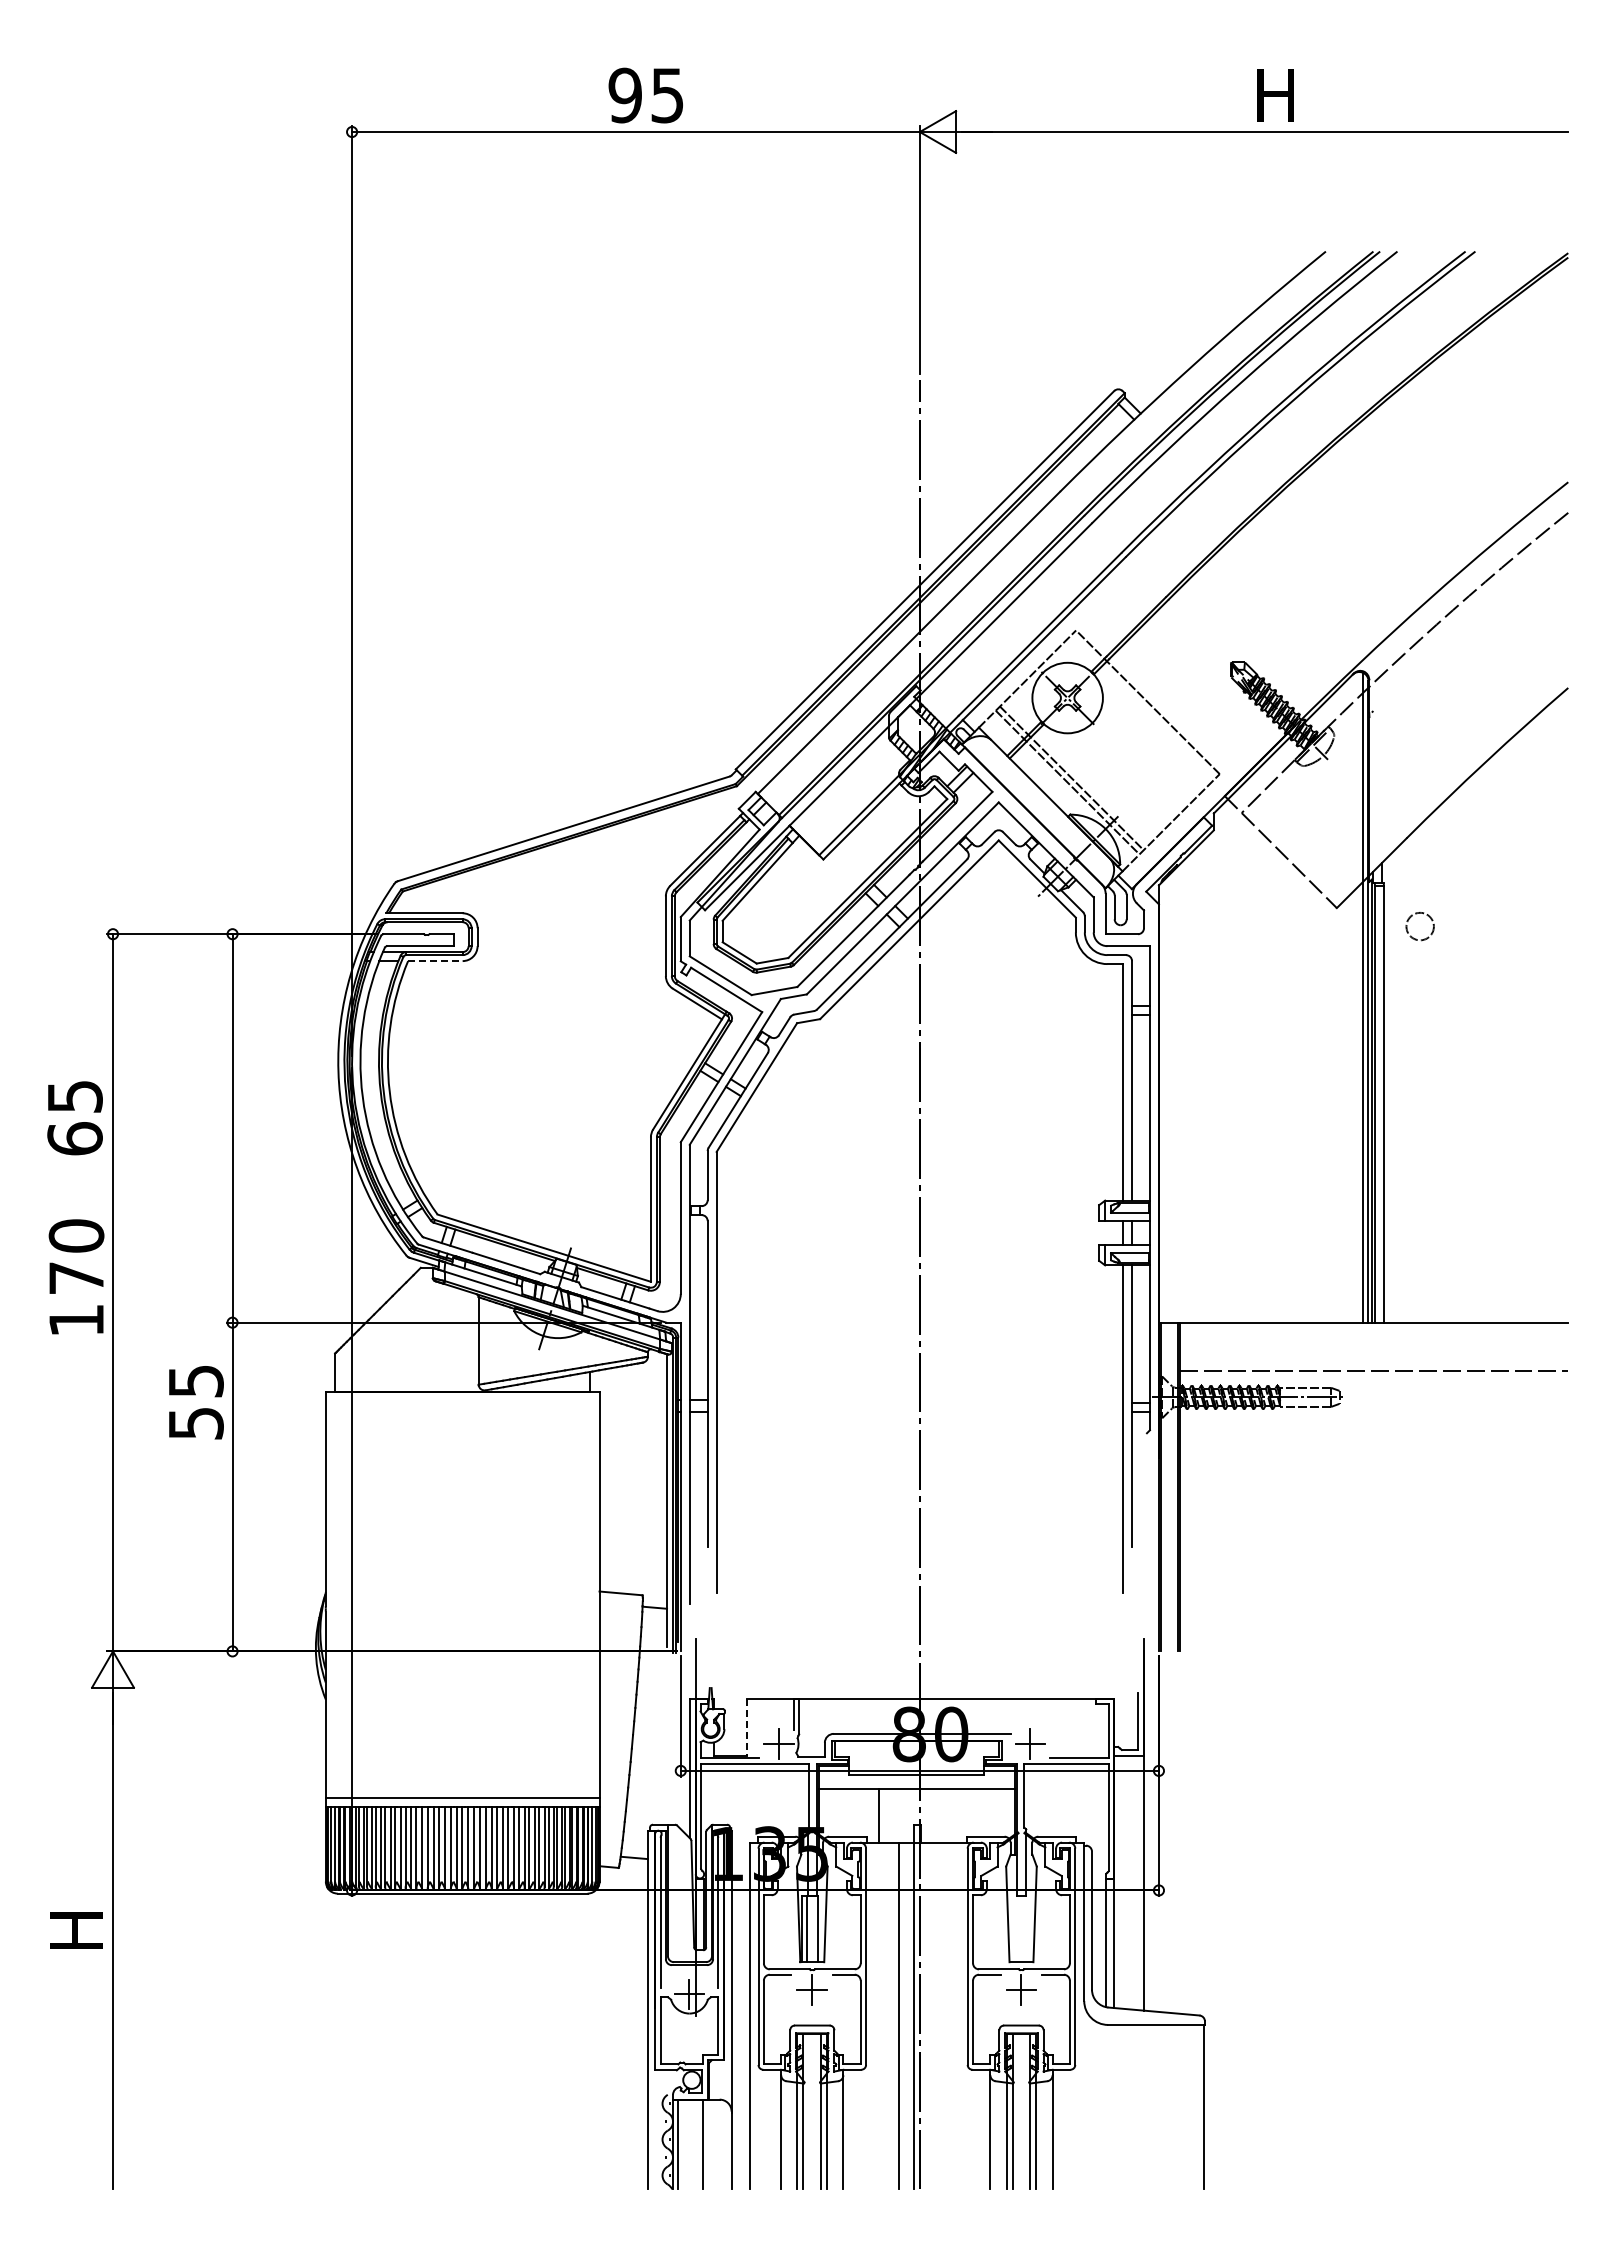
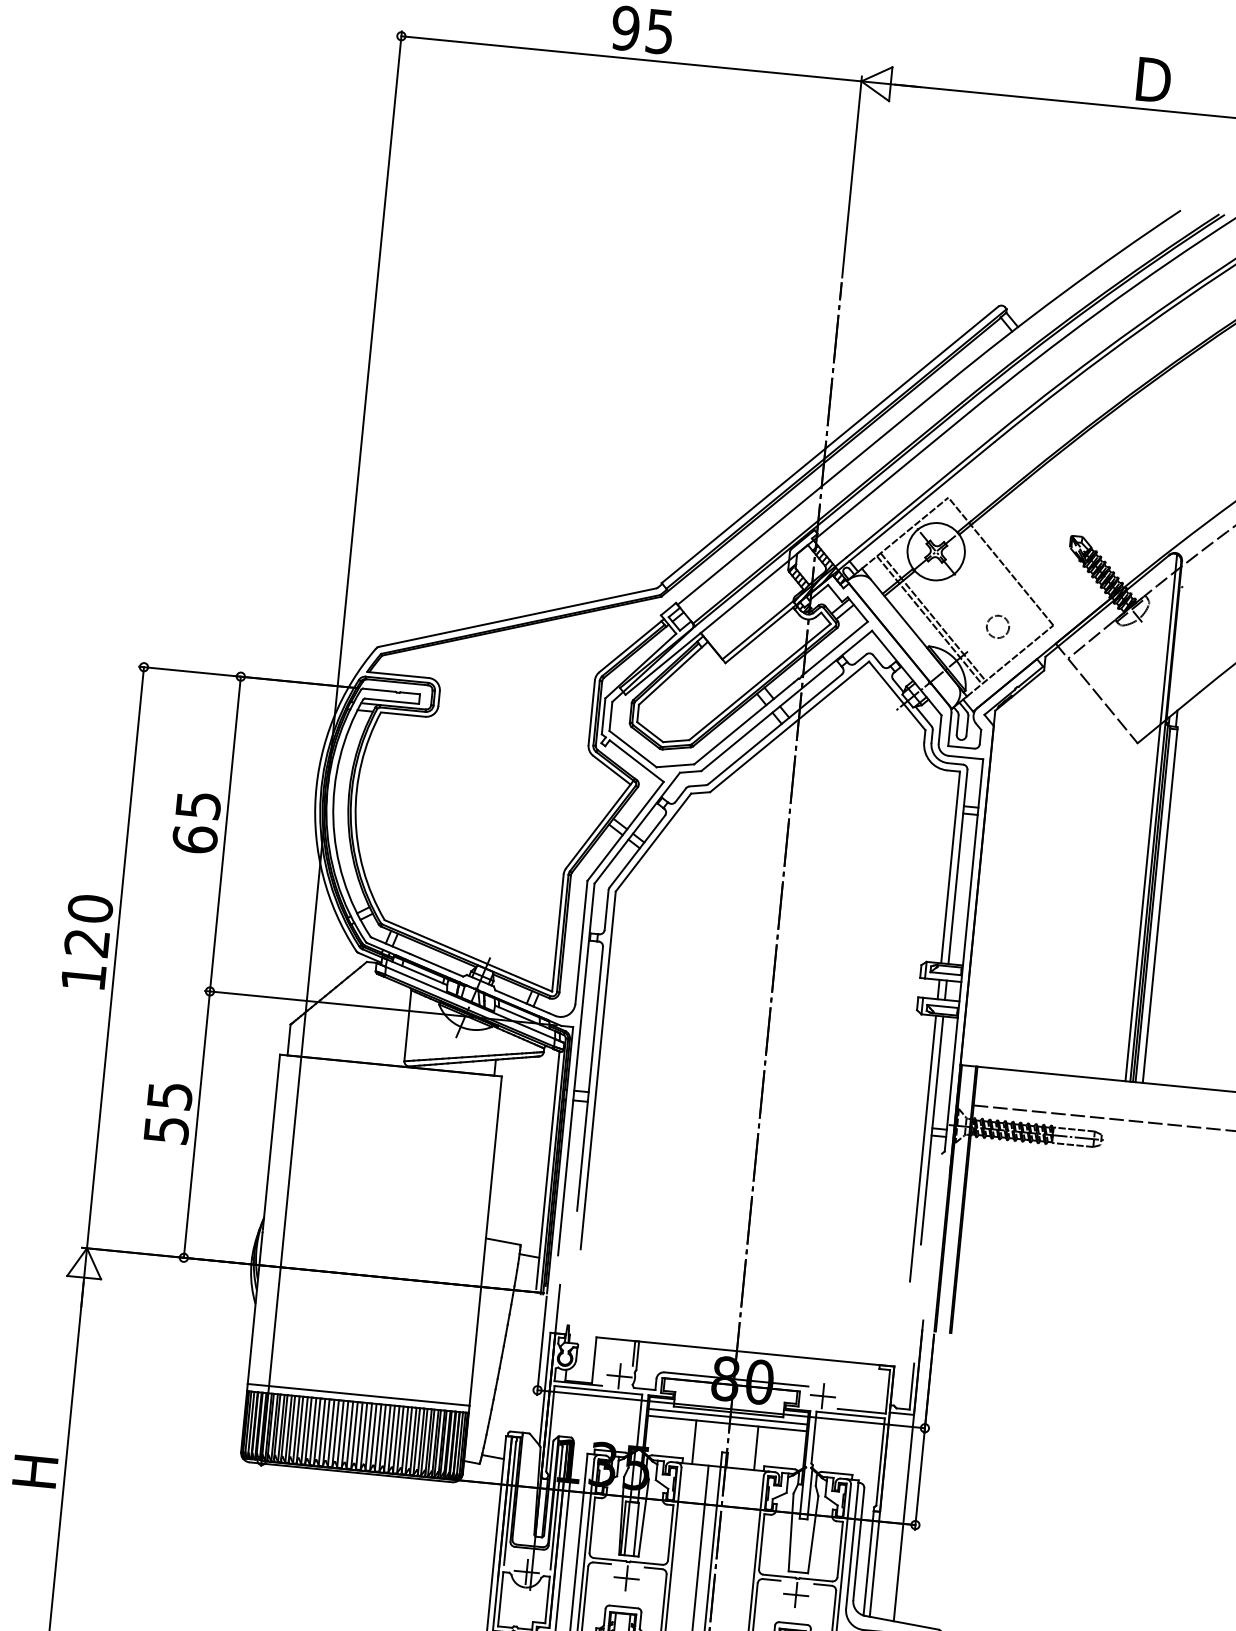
text: (1277, 95) -> (1154, 80), H -> D
circle: (1419, 926) -> (997, 626), moved
line: (435, 961) -> (403, 714), dashed -> solid
text: (74, 1118) -> (196, 823), moved
text: (75, 1278) -> (86, 943), 170 -> 120
text: (196, 1402) -> (168, 1113), moved
line: (746, 1728) -> (594, 1361), dashed -> solid
line: (916, 1780) -> (727, 1416), added
line: (955, 1815) -> (756, 1448), added

